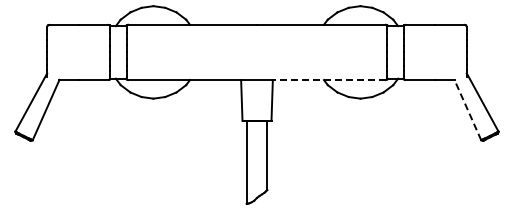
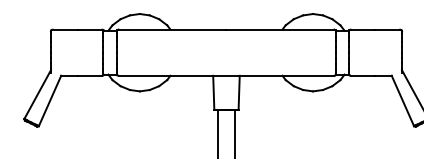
line: (329, 80) -> (287, 76), dashed -> solid
line: (467, 110) -> (402, 101), dashed -> solid

